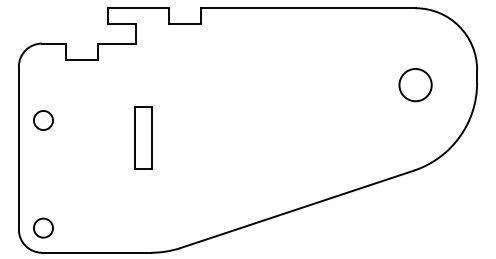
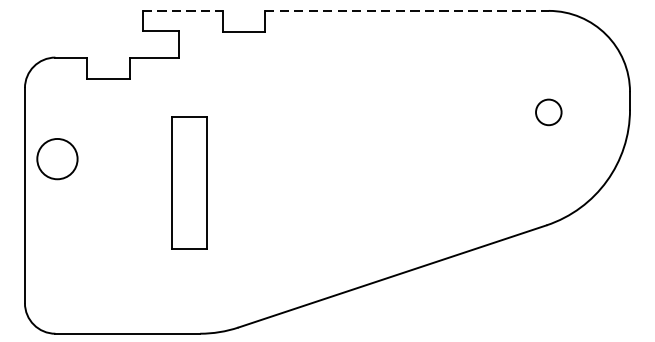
line: (138, 8) -> (182, 11), solid -> dashed
line: (308, 8) -> (407, 11), solid -> dashed
circle: (415, 84) -> (548, 111), size x0.6
circle: (43, 120) -> (57, 159), size x1.6
part: (143, 137) -> (189, 181), size x1.6
circle: (43, 227) -> (57, 300), removed

